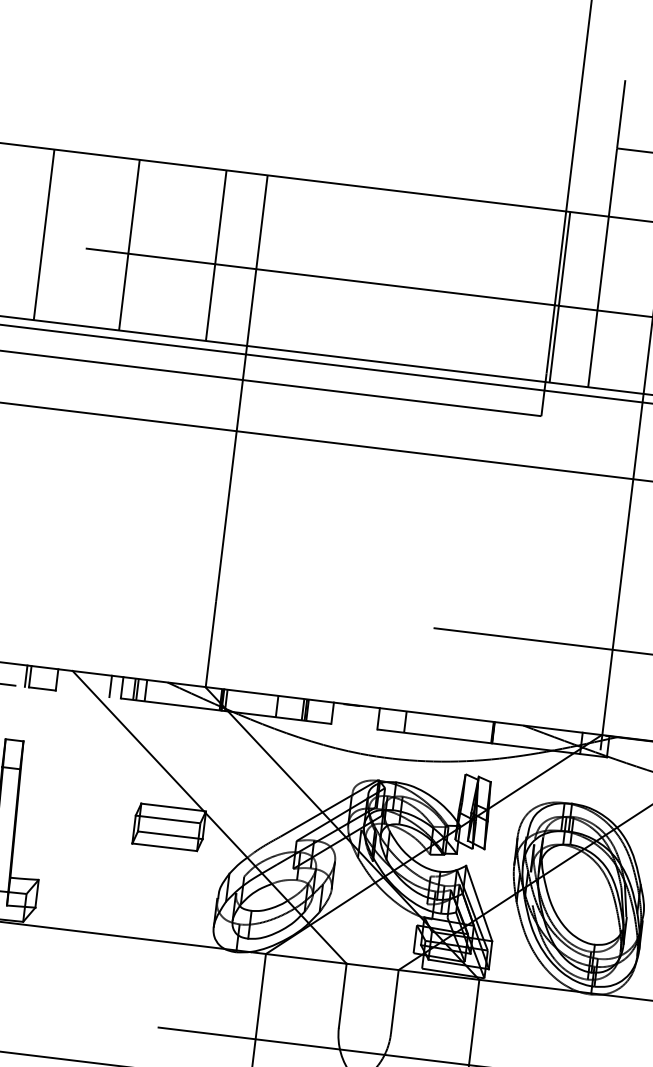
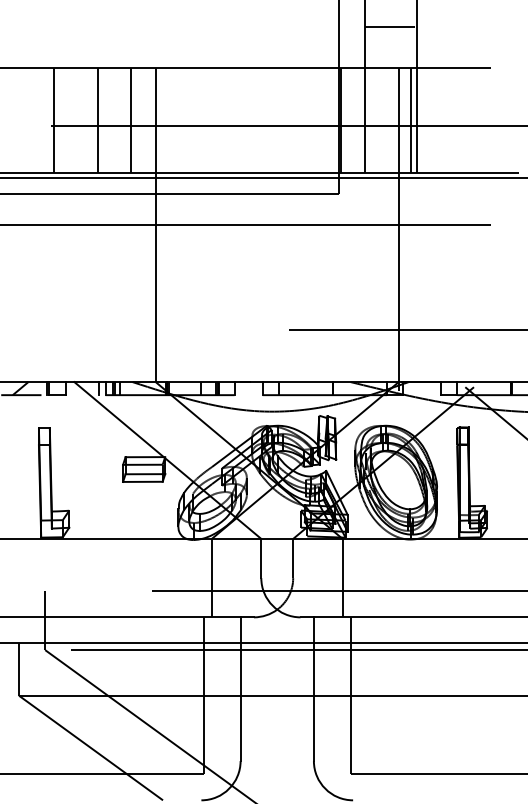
line: (44, 234) -> (54, 120), moved
line: (129, 244) -> (97, 120), moved

